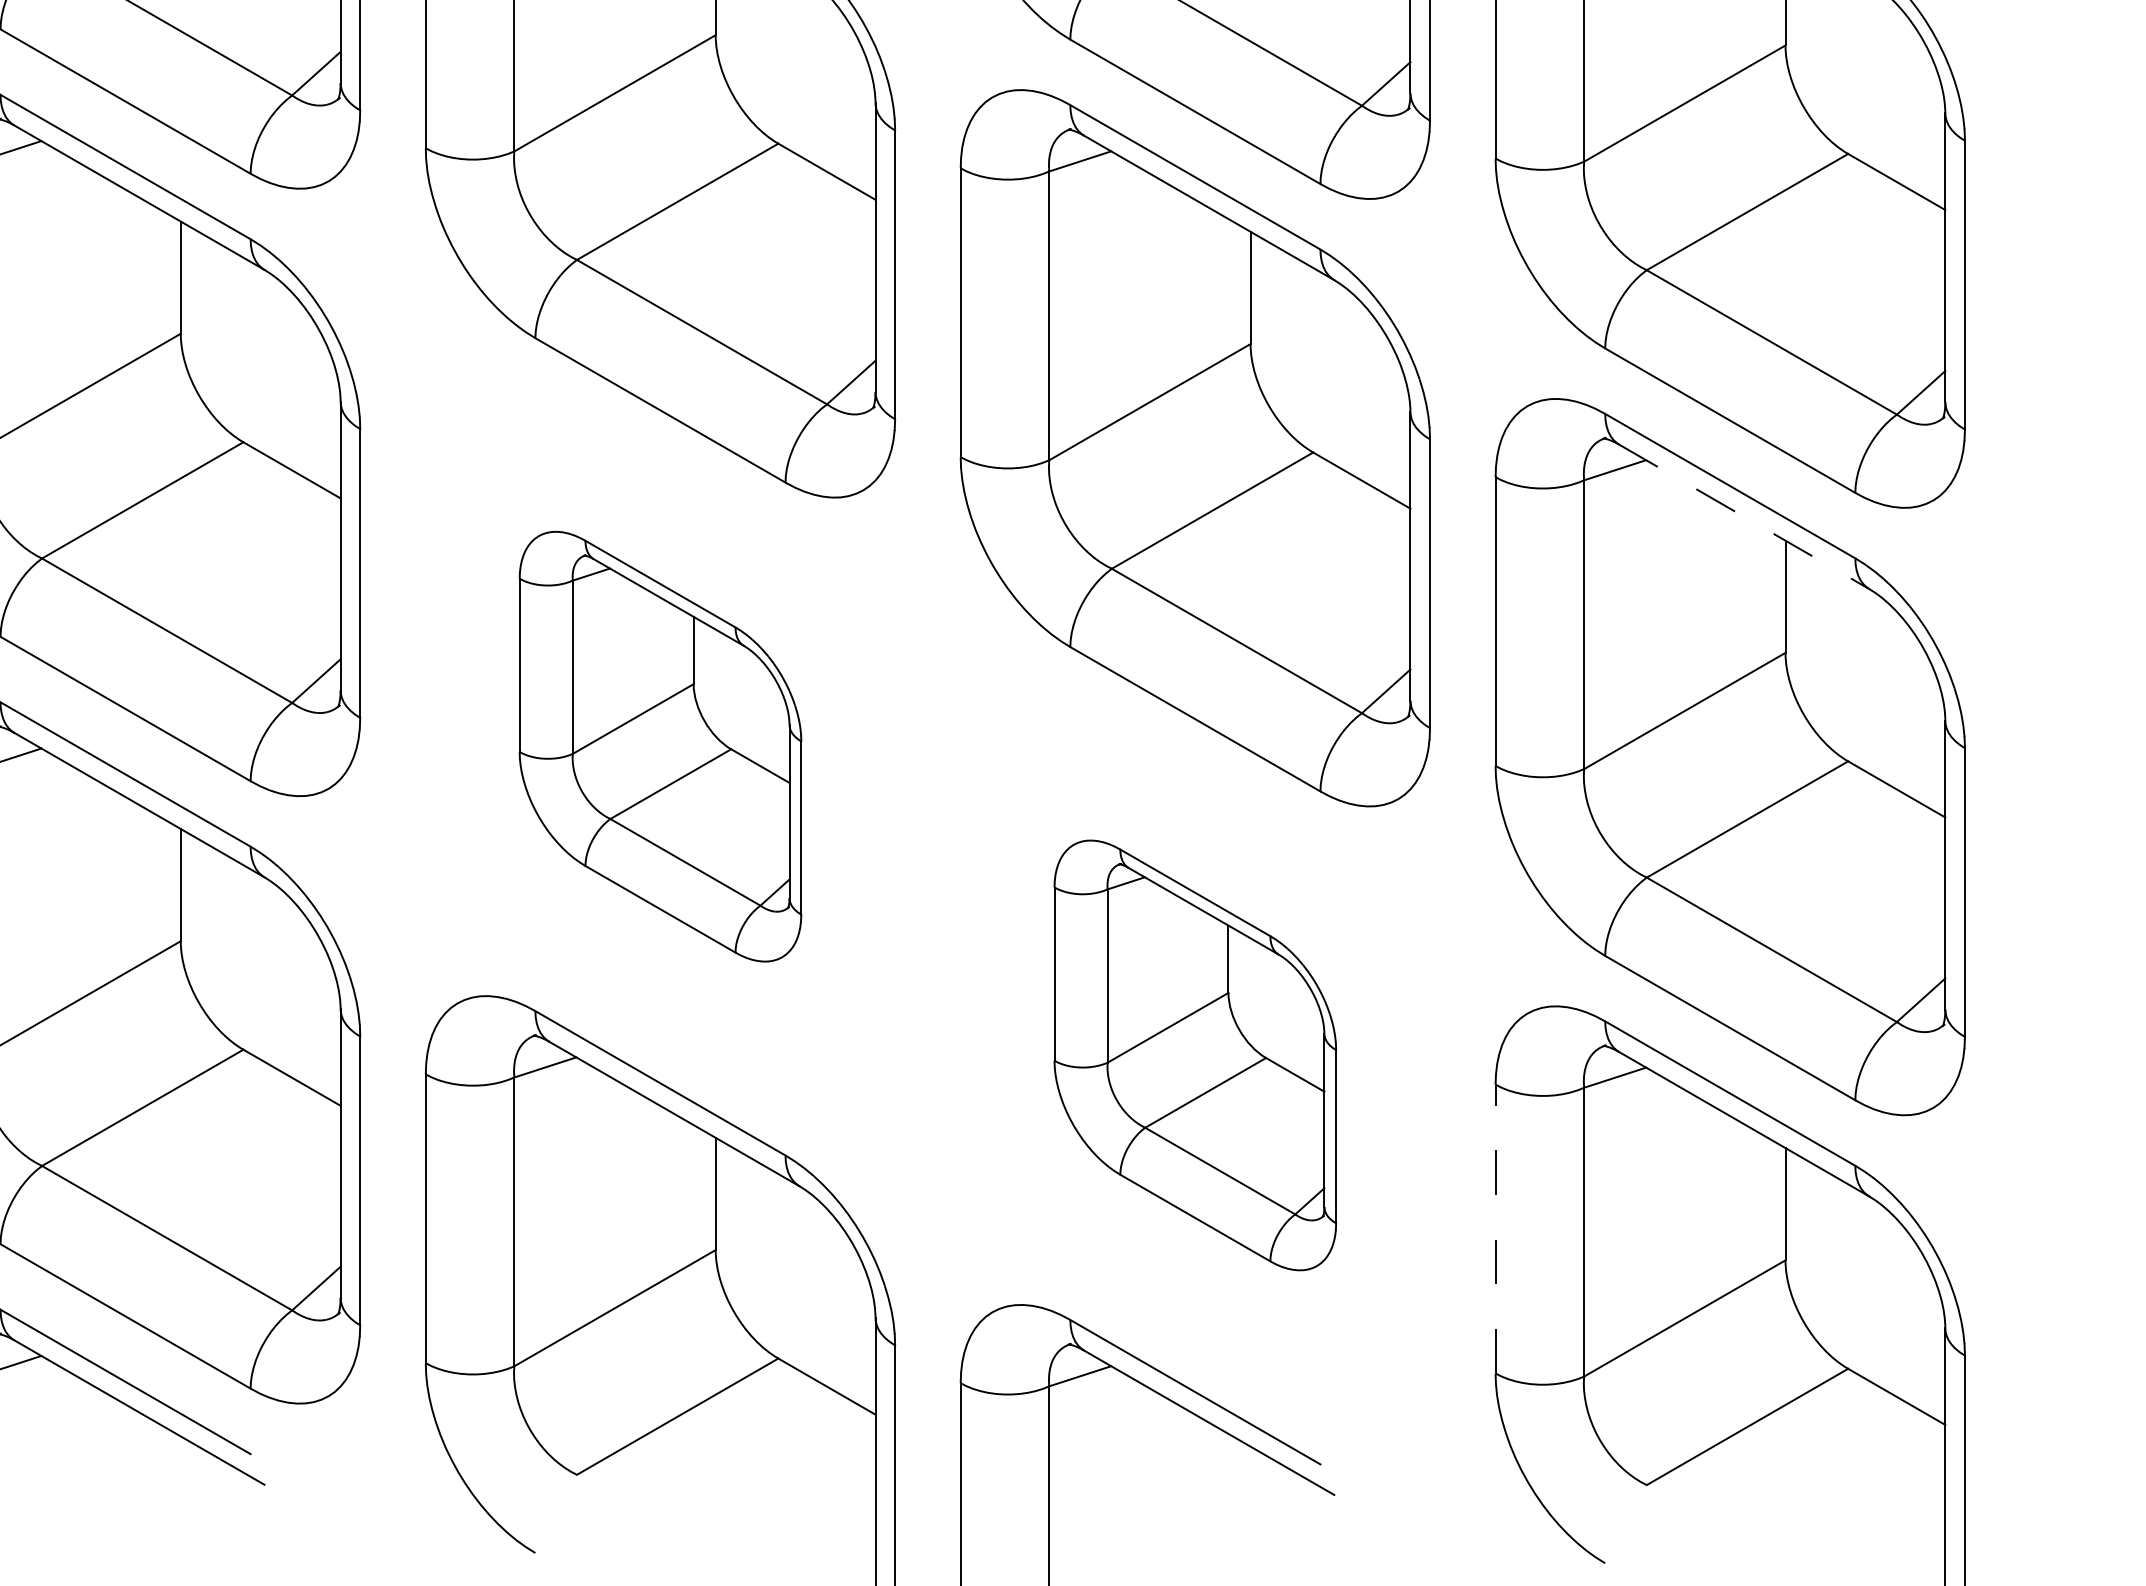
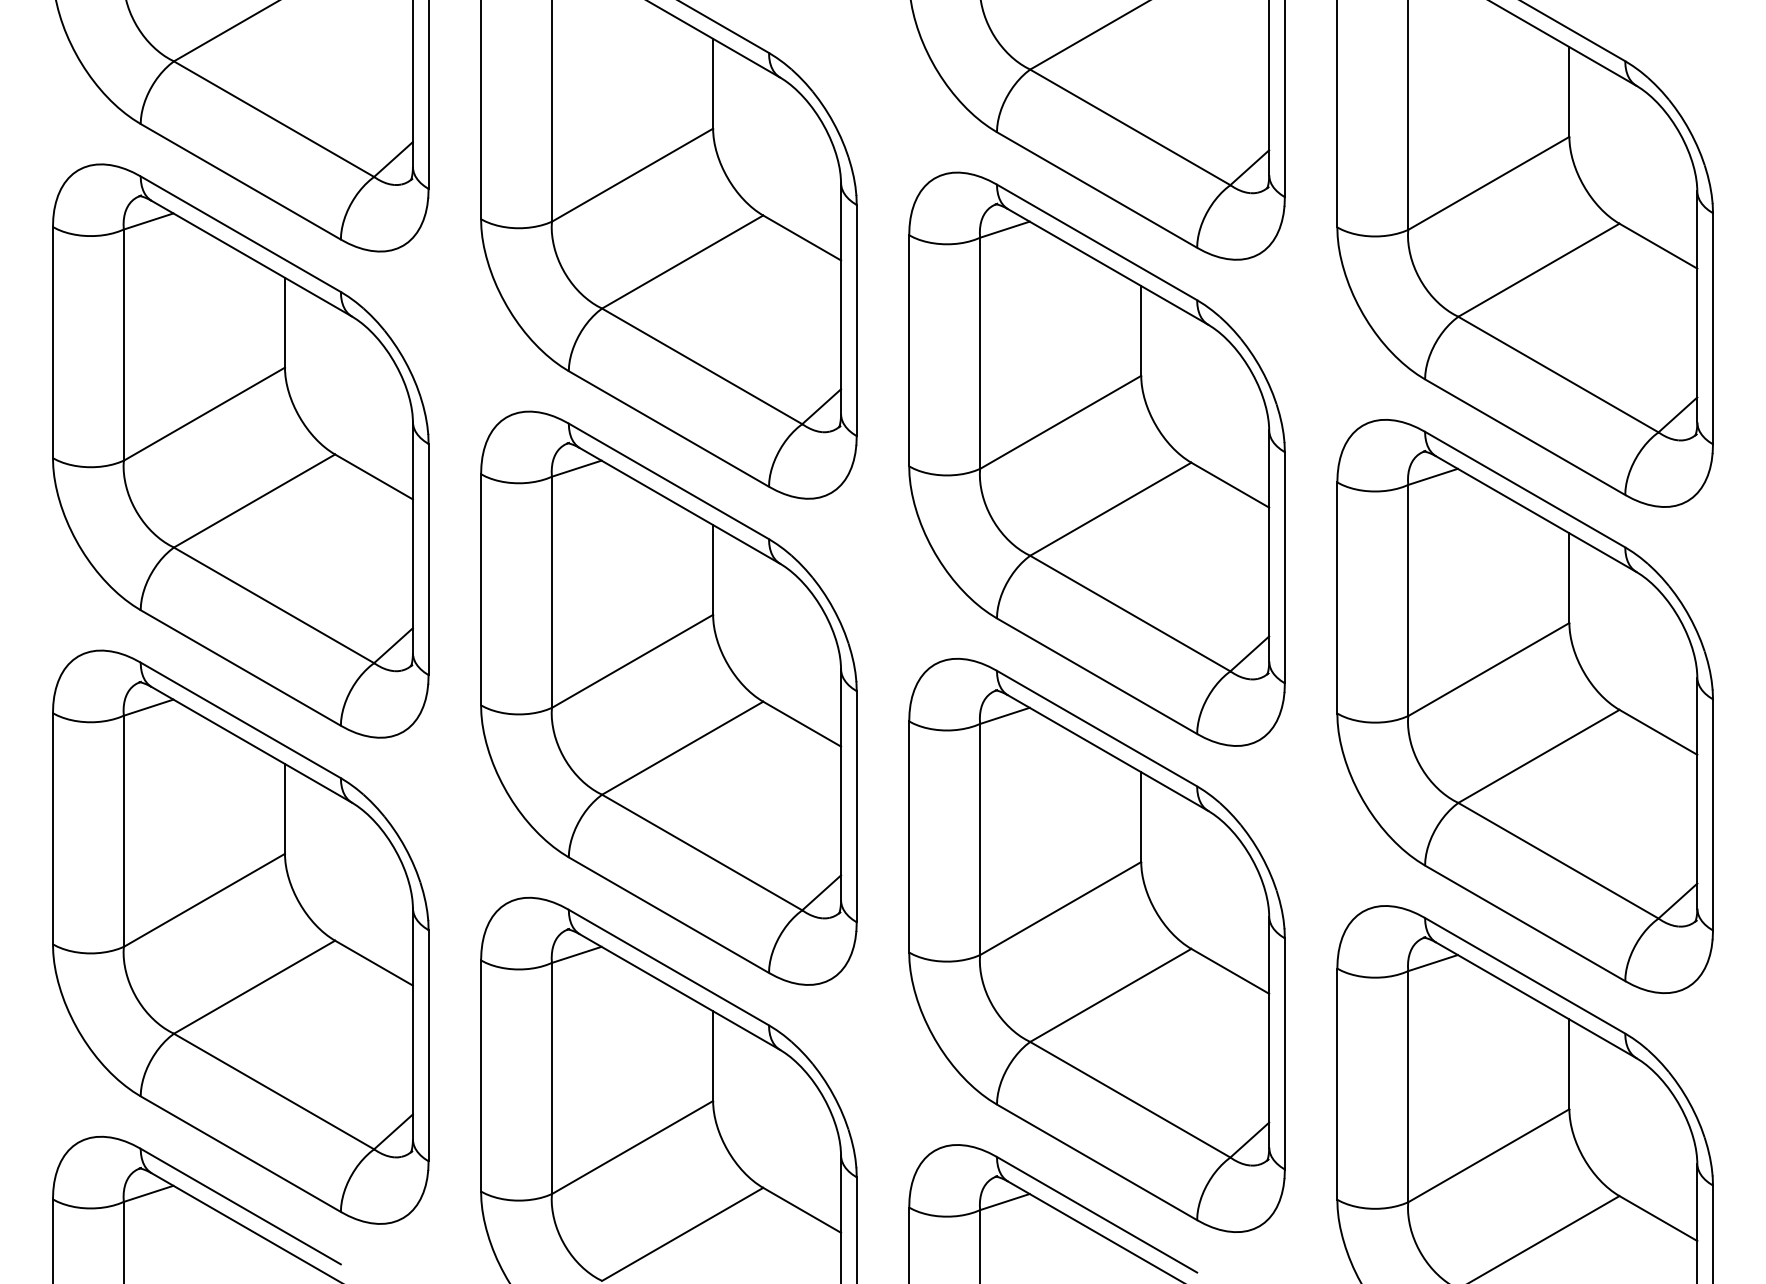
line: (1744, 517) -> (1536, 514), dashed -> solid
part: (659, 745) -> (668, 697), size x1.67
part: (1194, 1054) -> (1096, 944), size x1.67
line: (1495, 1229) -> (1337, 1084), dashed -> solid

